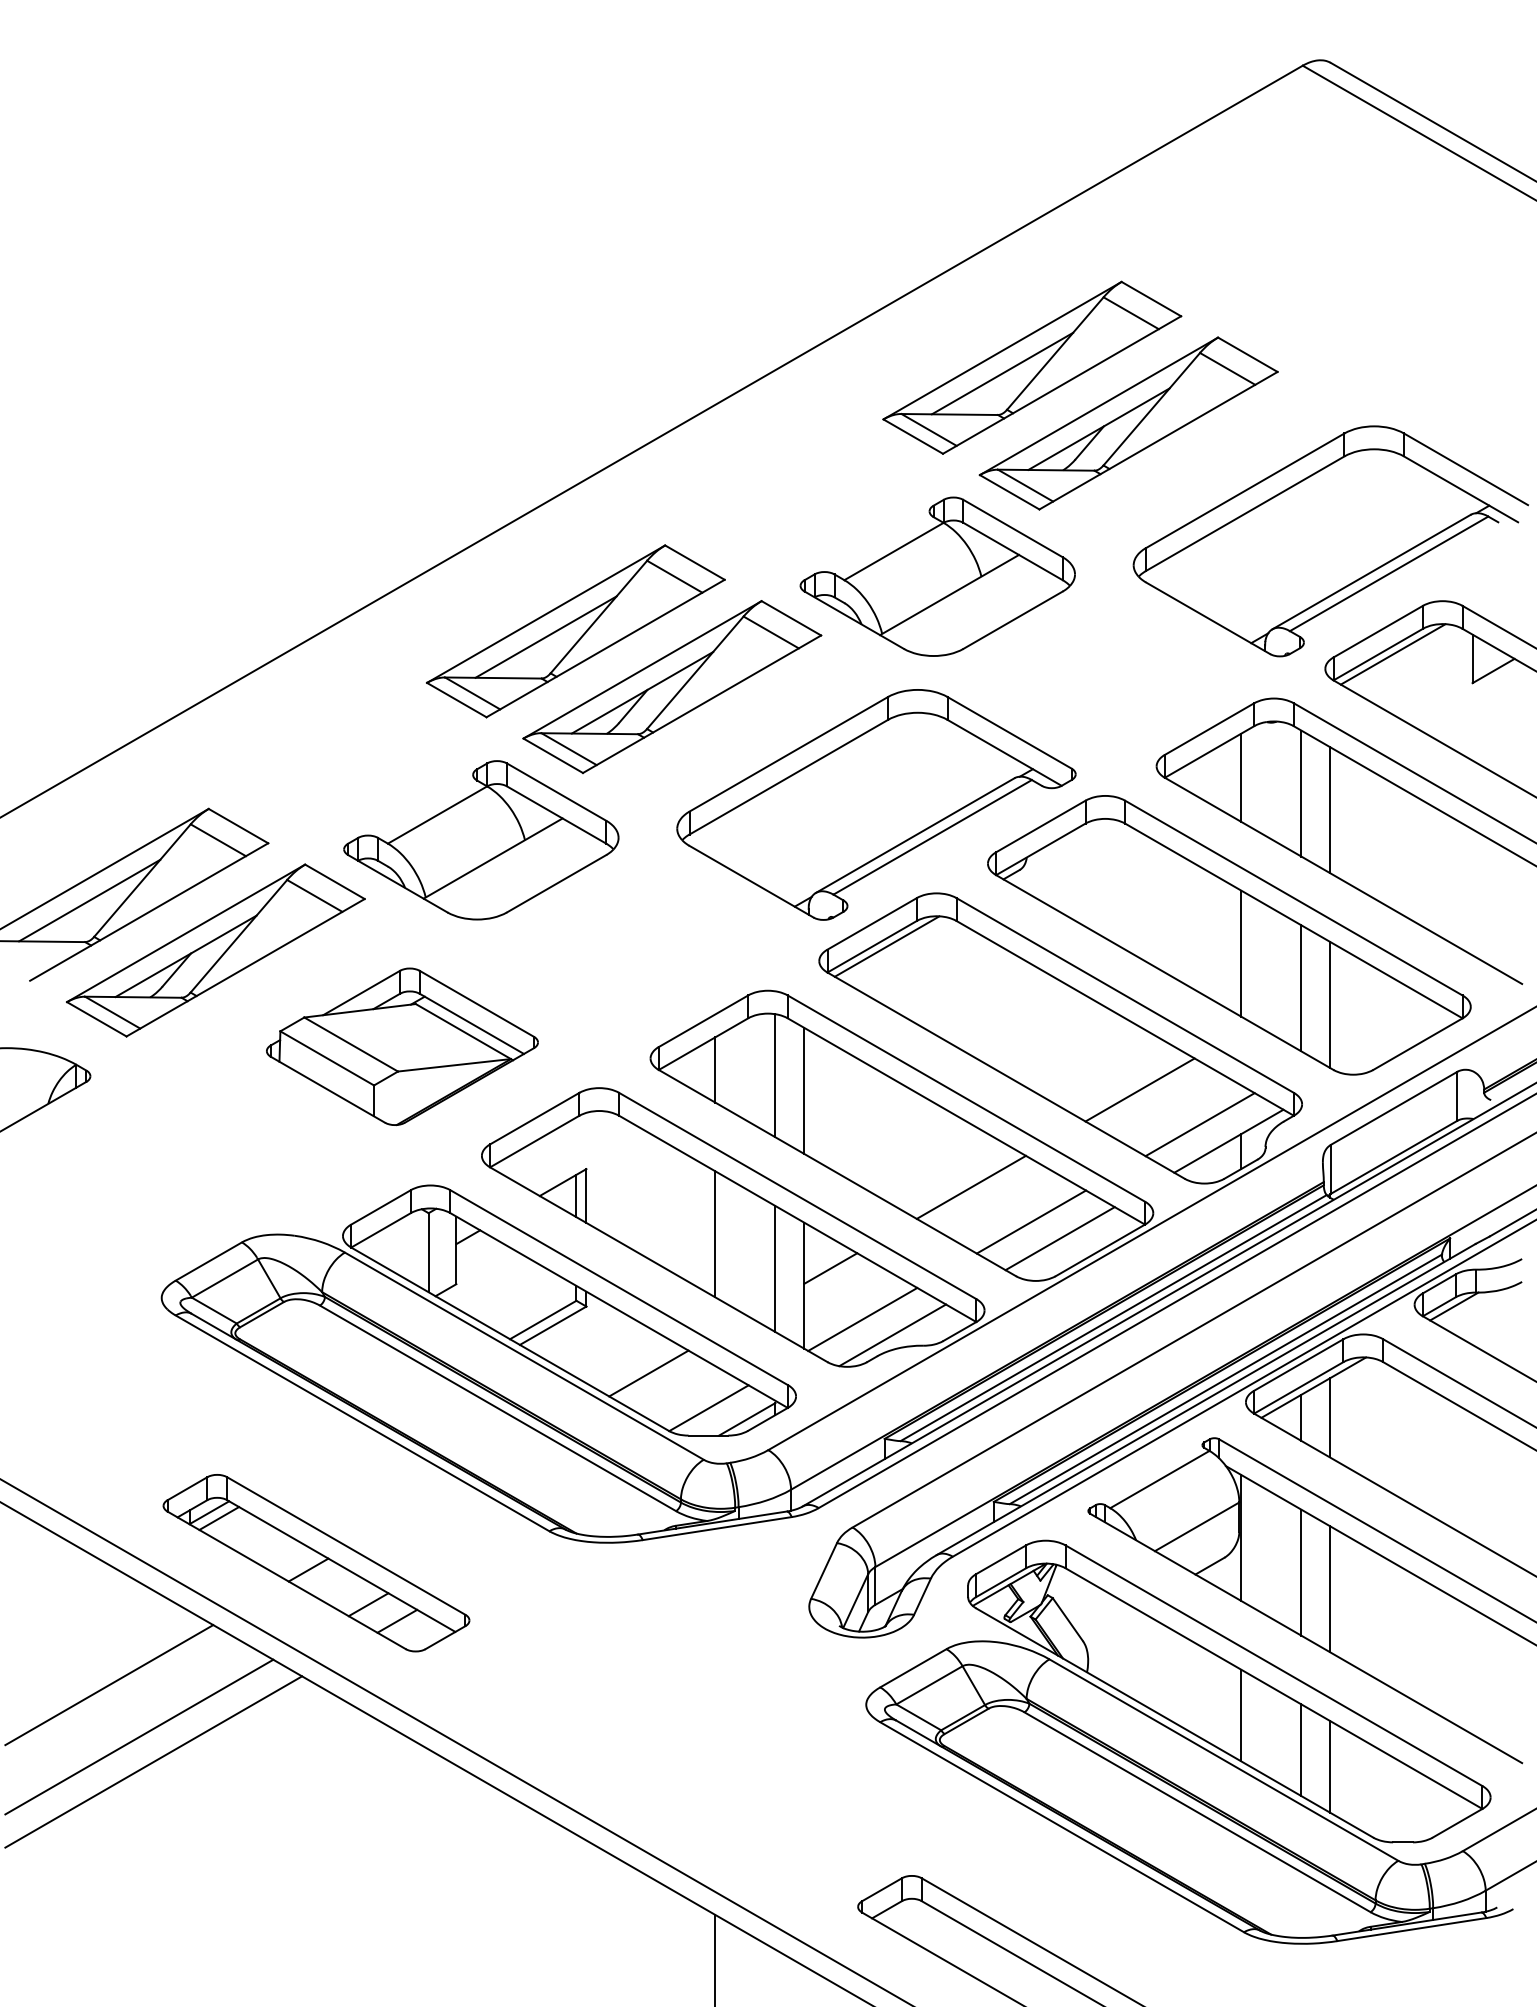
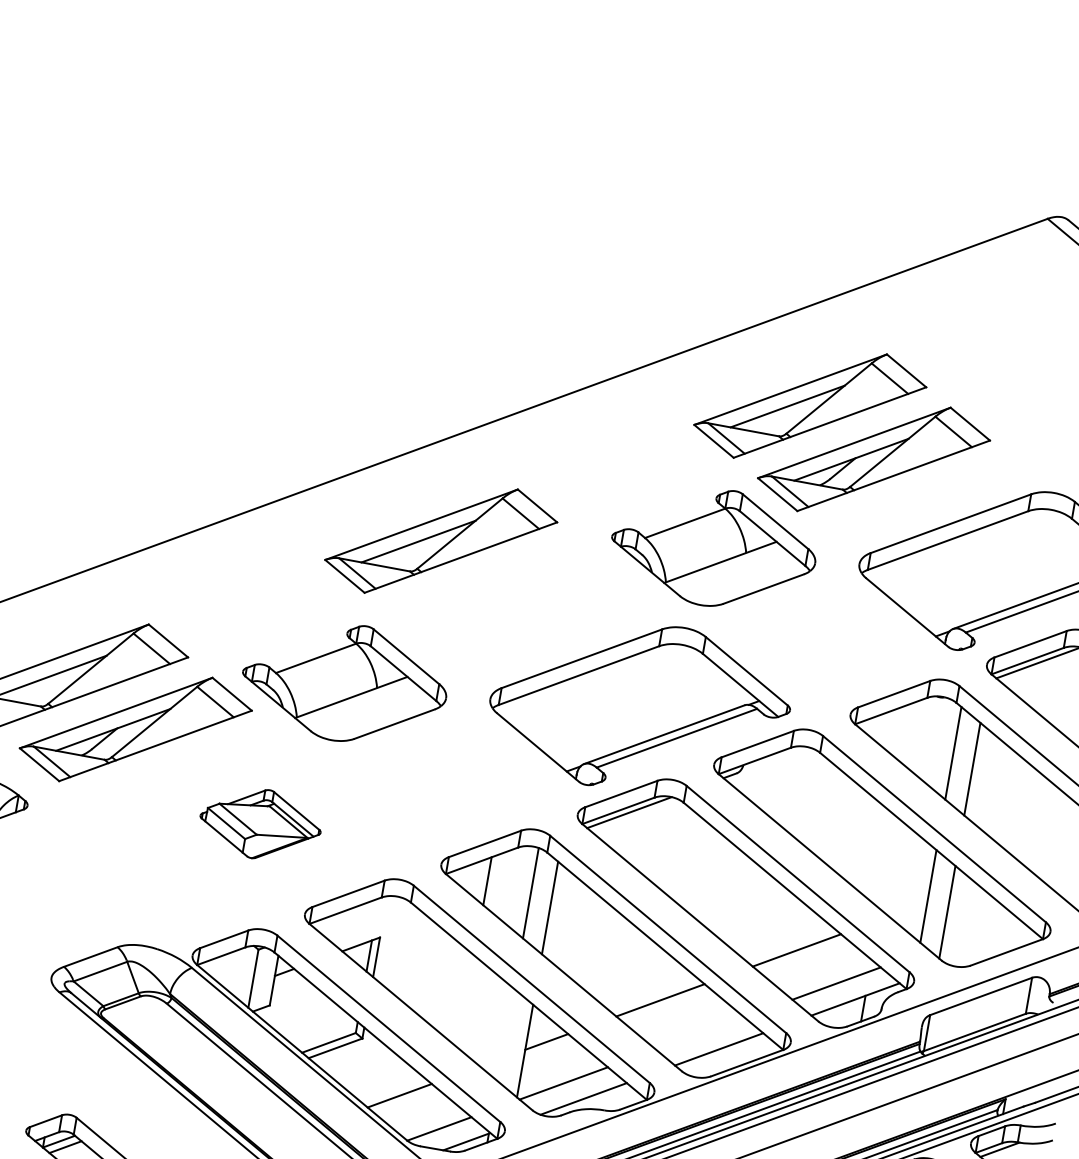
part: (672, 687) -> (505, 594), removed
line: (1241, 777) -> (911, 733), removed
line: (1241, 953) -> (888, 863), removed
part: (402, 1046) -> (260, 823), size x0.6
line: (1031, 1221) -> (700, 1033), removed
line: (715, 1234) -> (466, 1002), removed
line: (775, 1269) -> (506, 1035), removed

